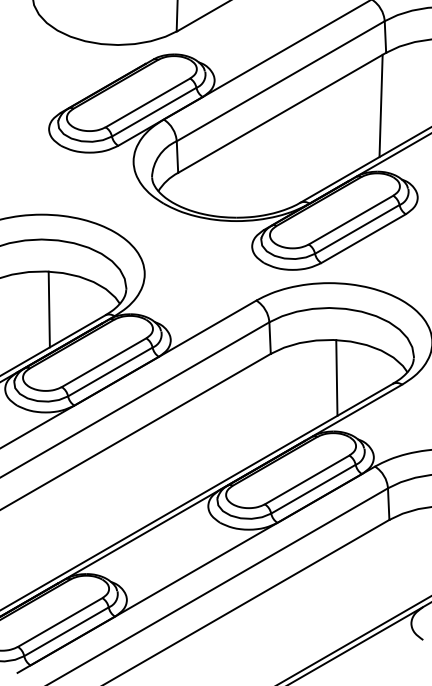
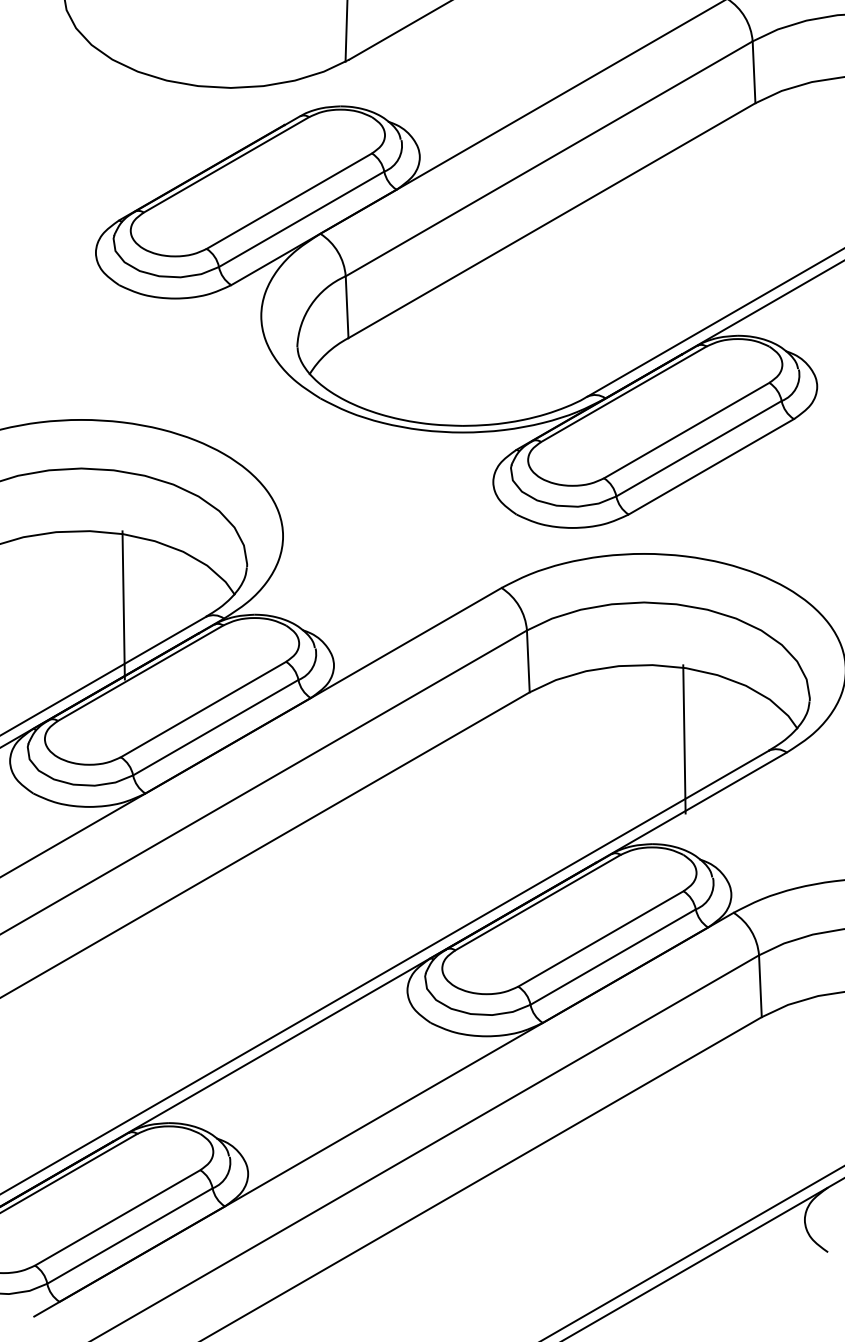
line: (380, 105) -> (744, 206), removed
line: (48, 309) -> (122, 605), moved
line: (336, 377) -> (683, 738), moved

